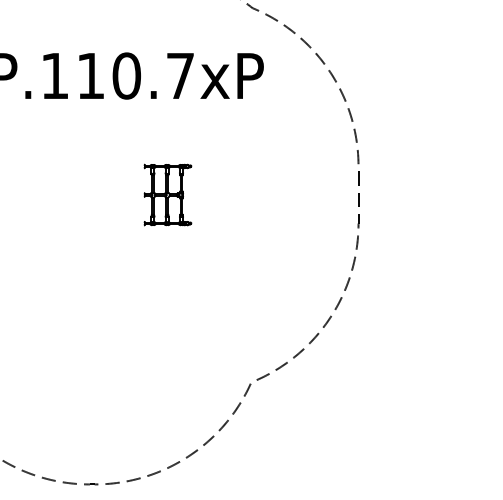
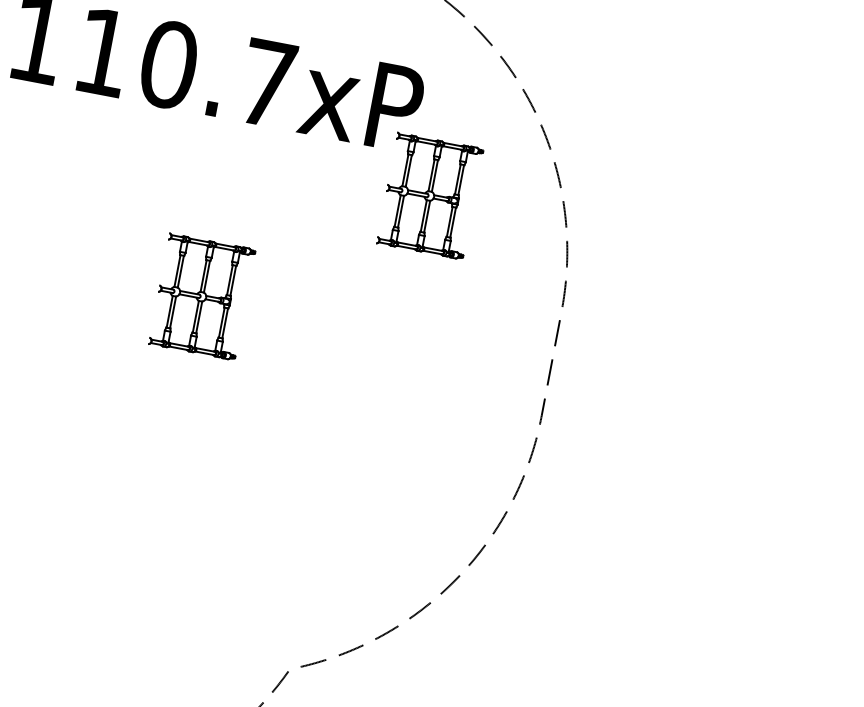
part: (277, 118) -> (430, 195), added

